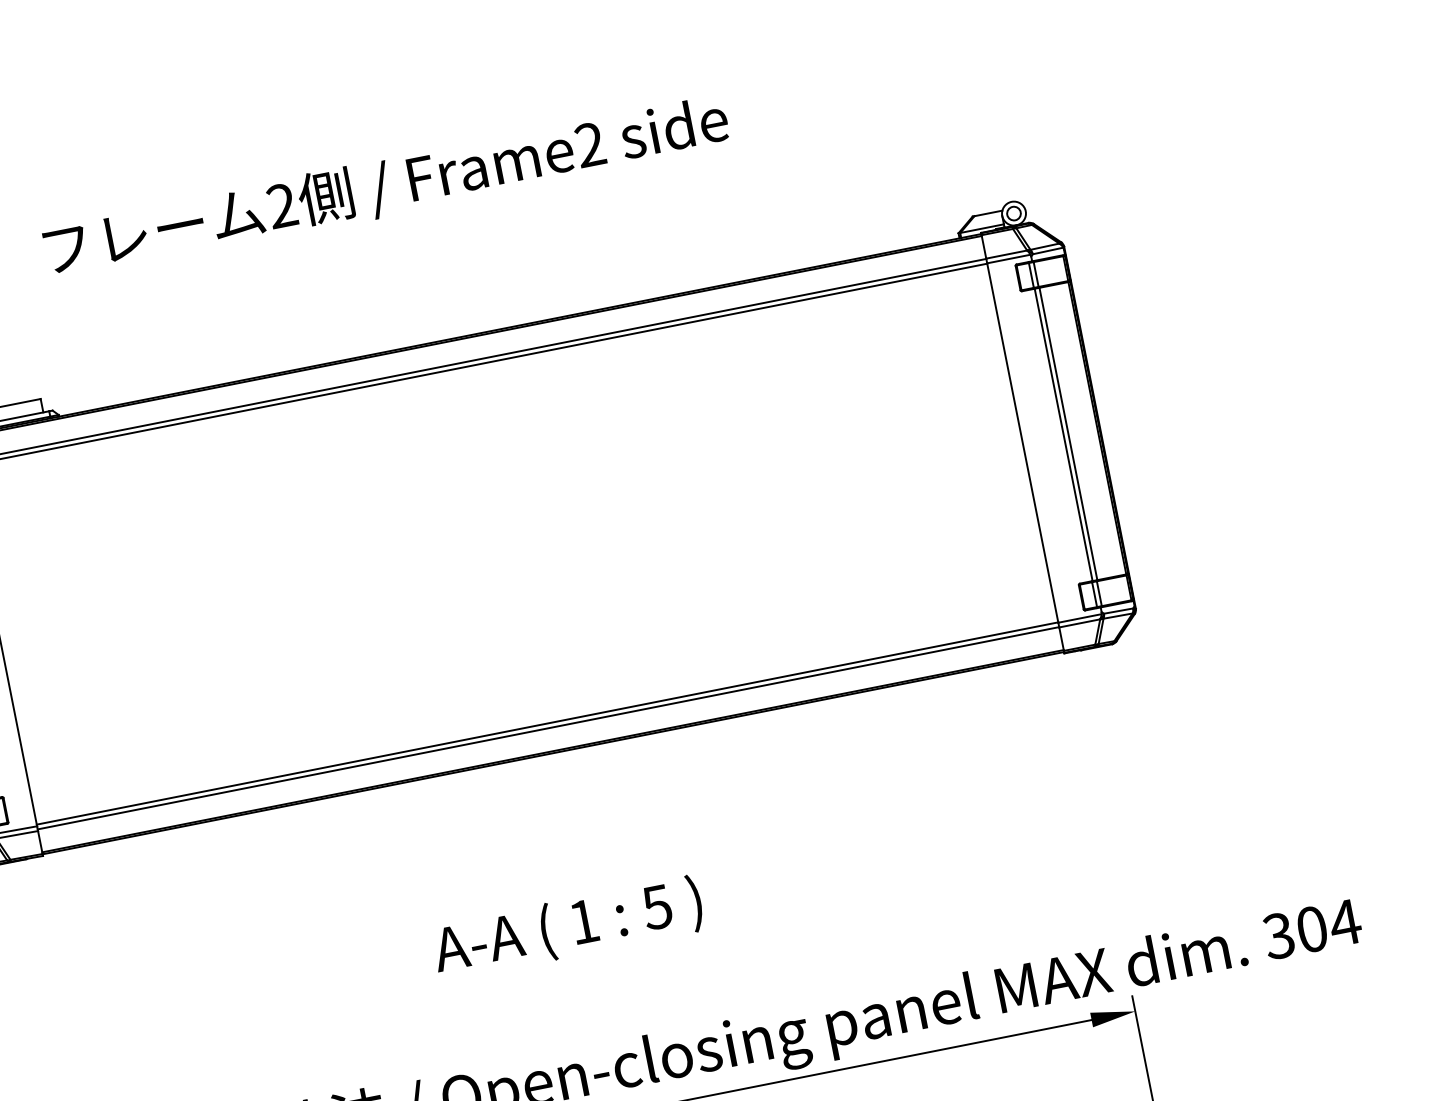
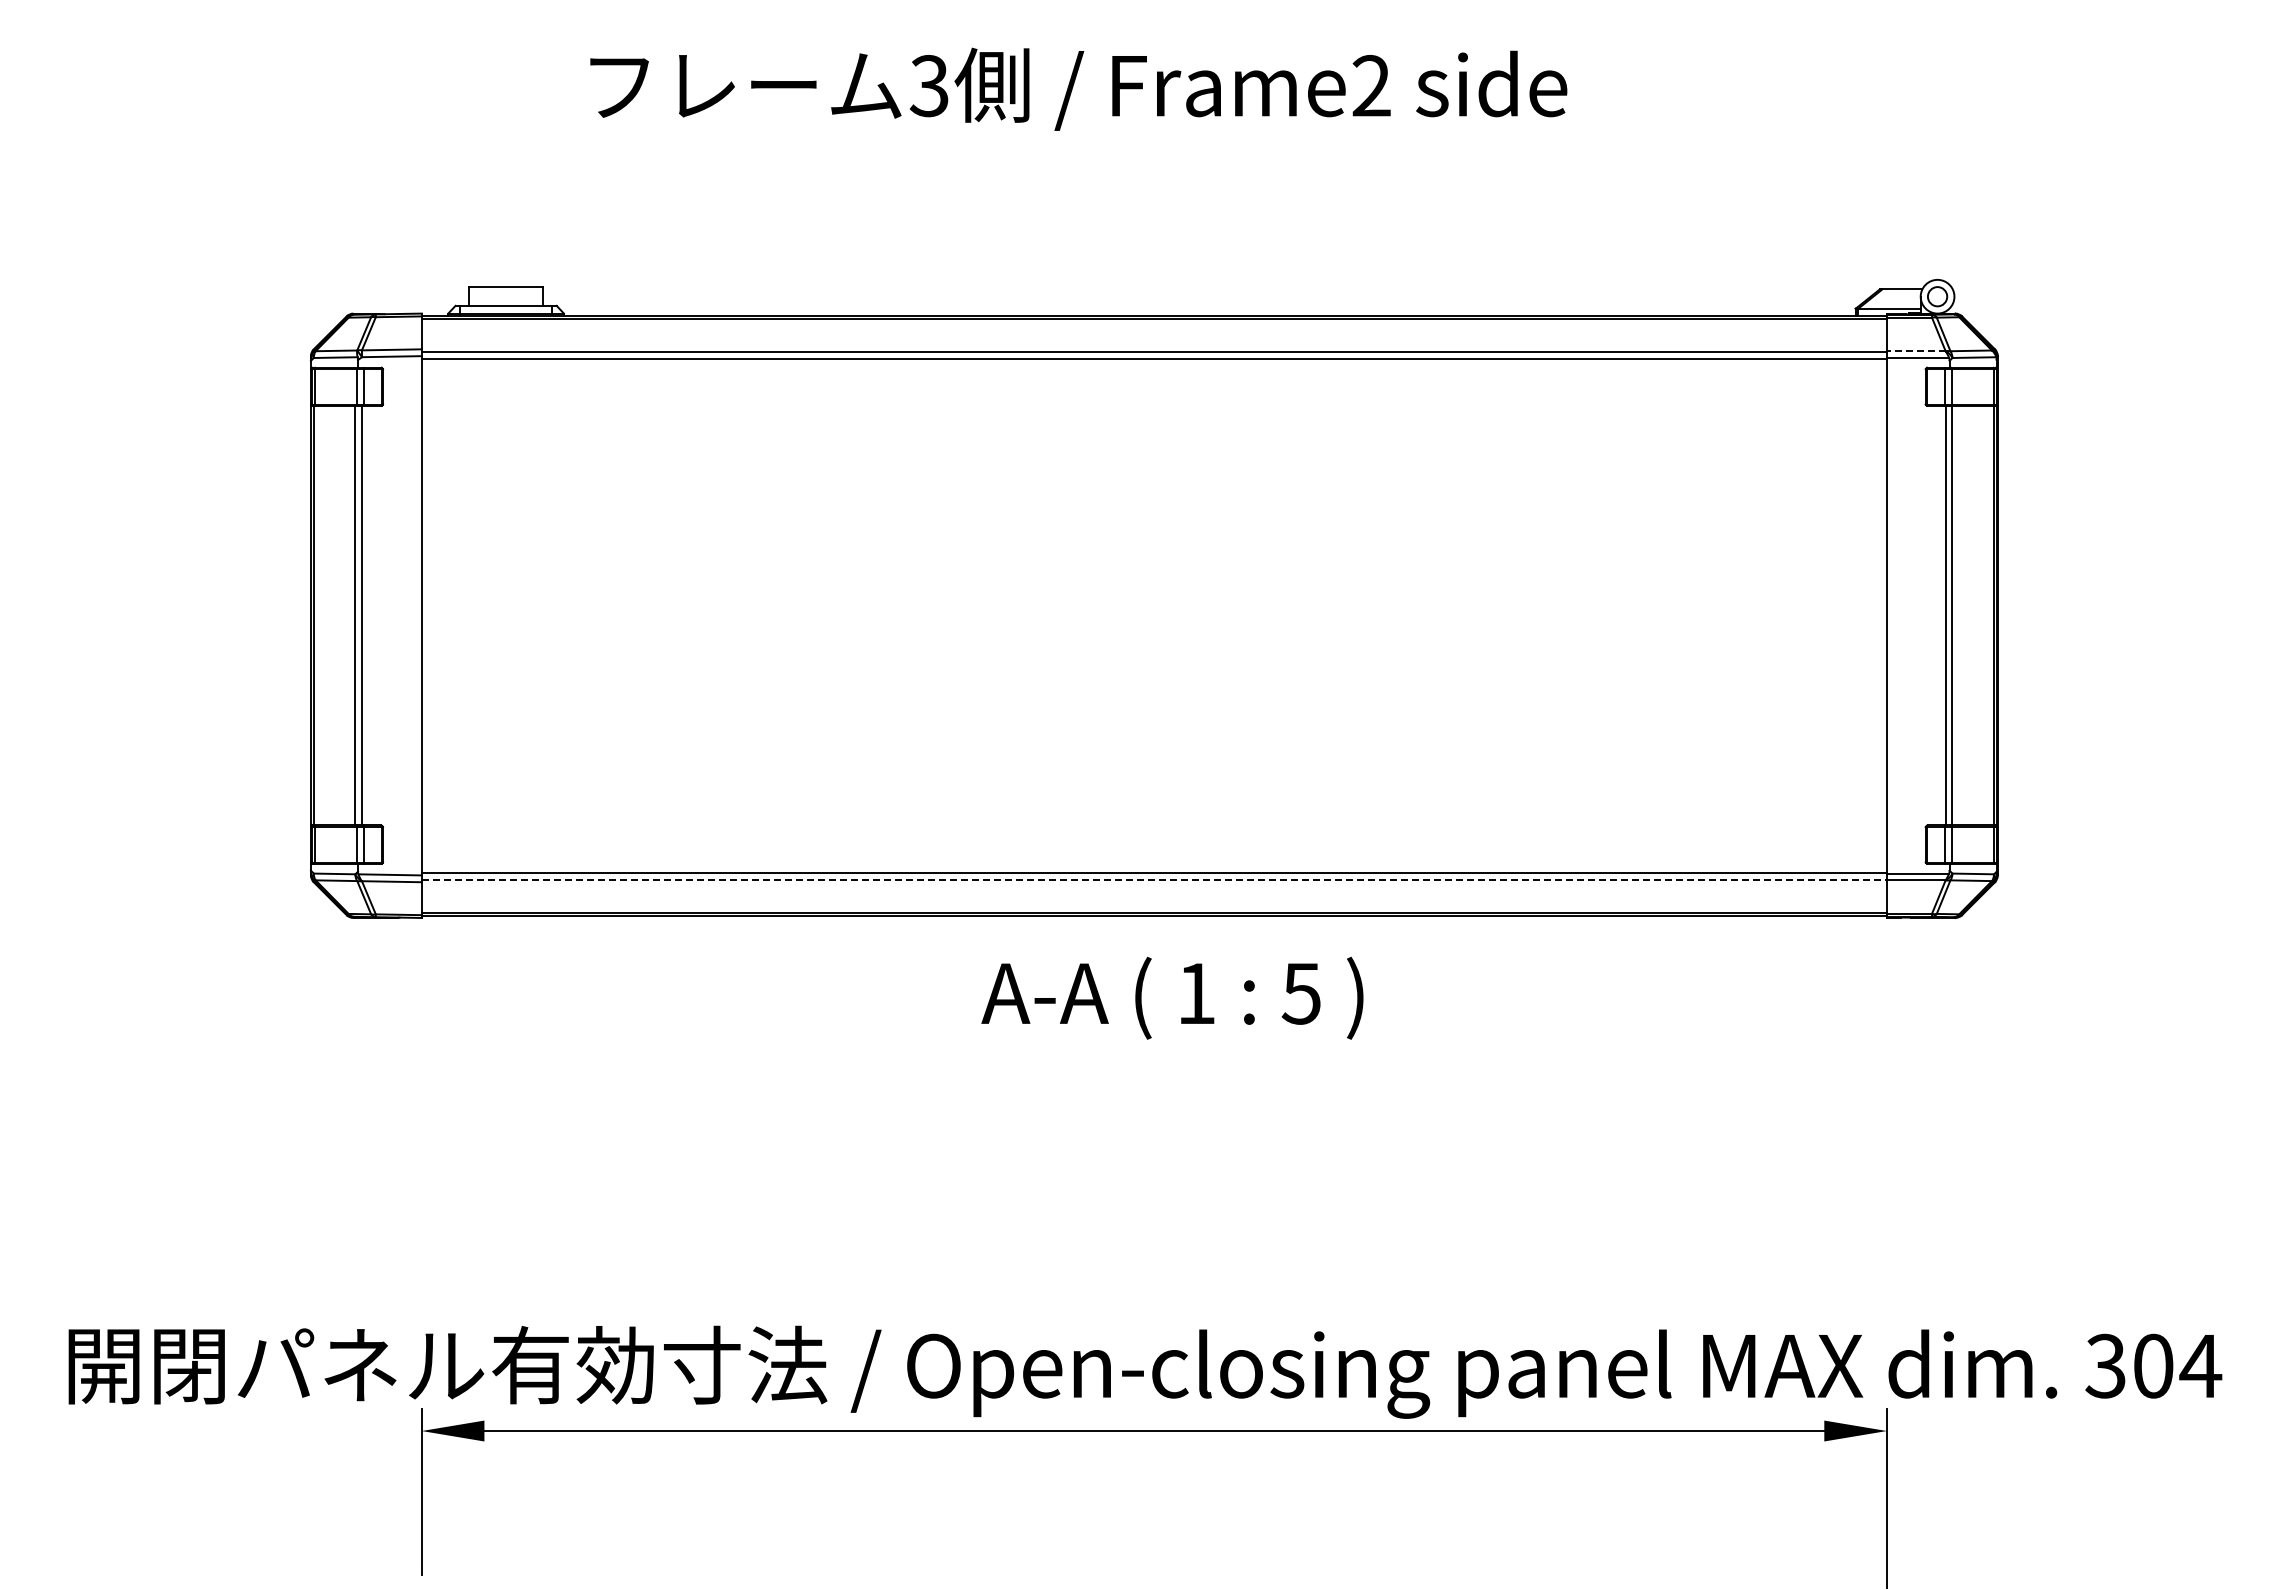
text: (281, 206) -> (928, 86), 2 -> 3
line: (1006, 254) -> (1915, 351), solid -> dashed
line: (548, 728) -> (1154, 879), solid -> dashed
text: (567, 927) -> (1172, 997), moved

